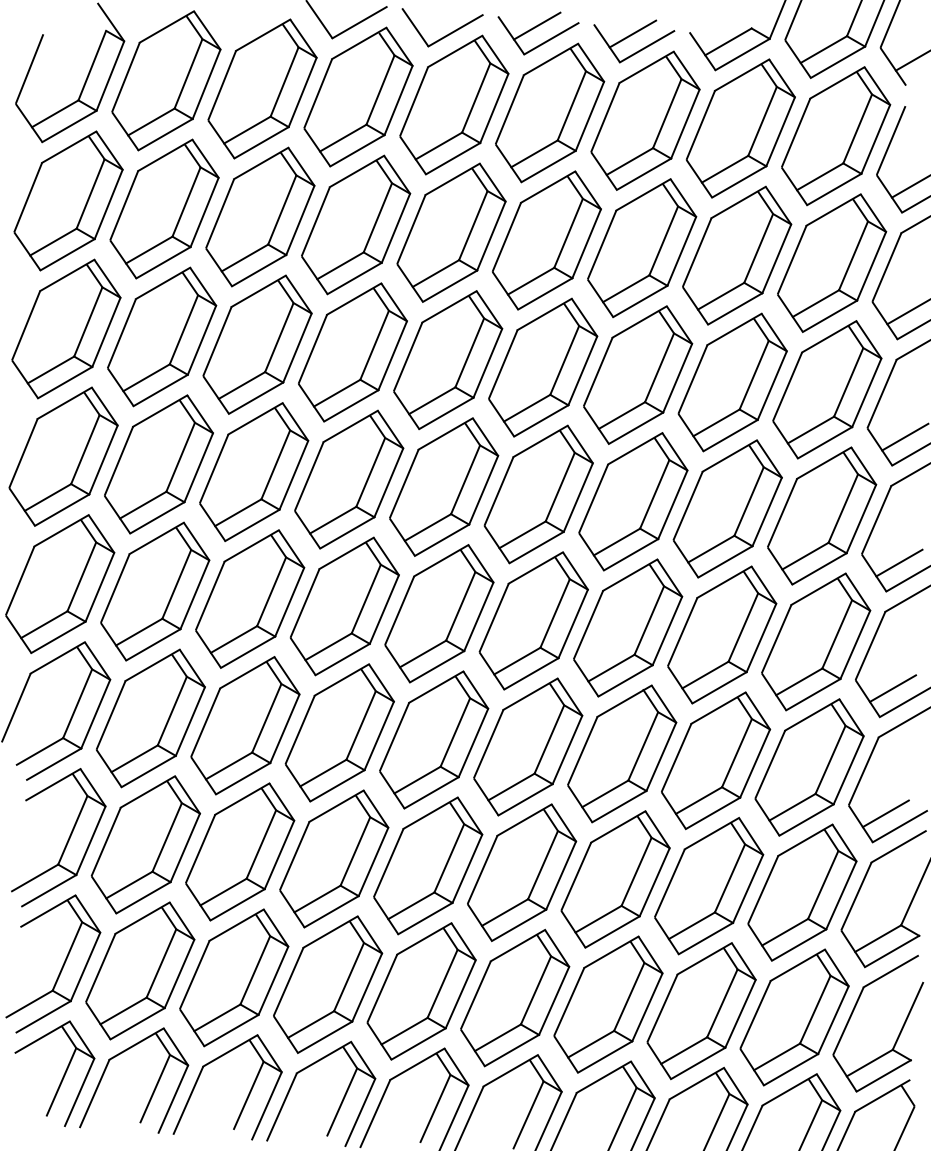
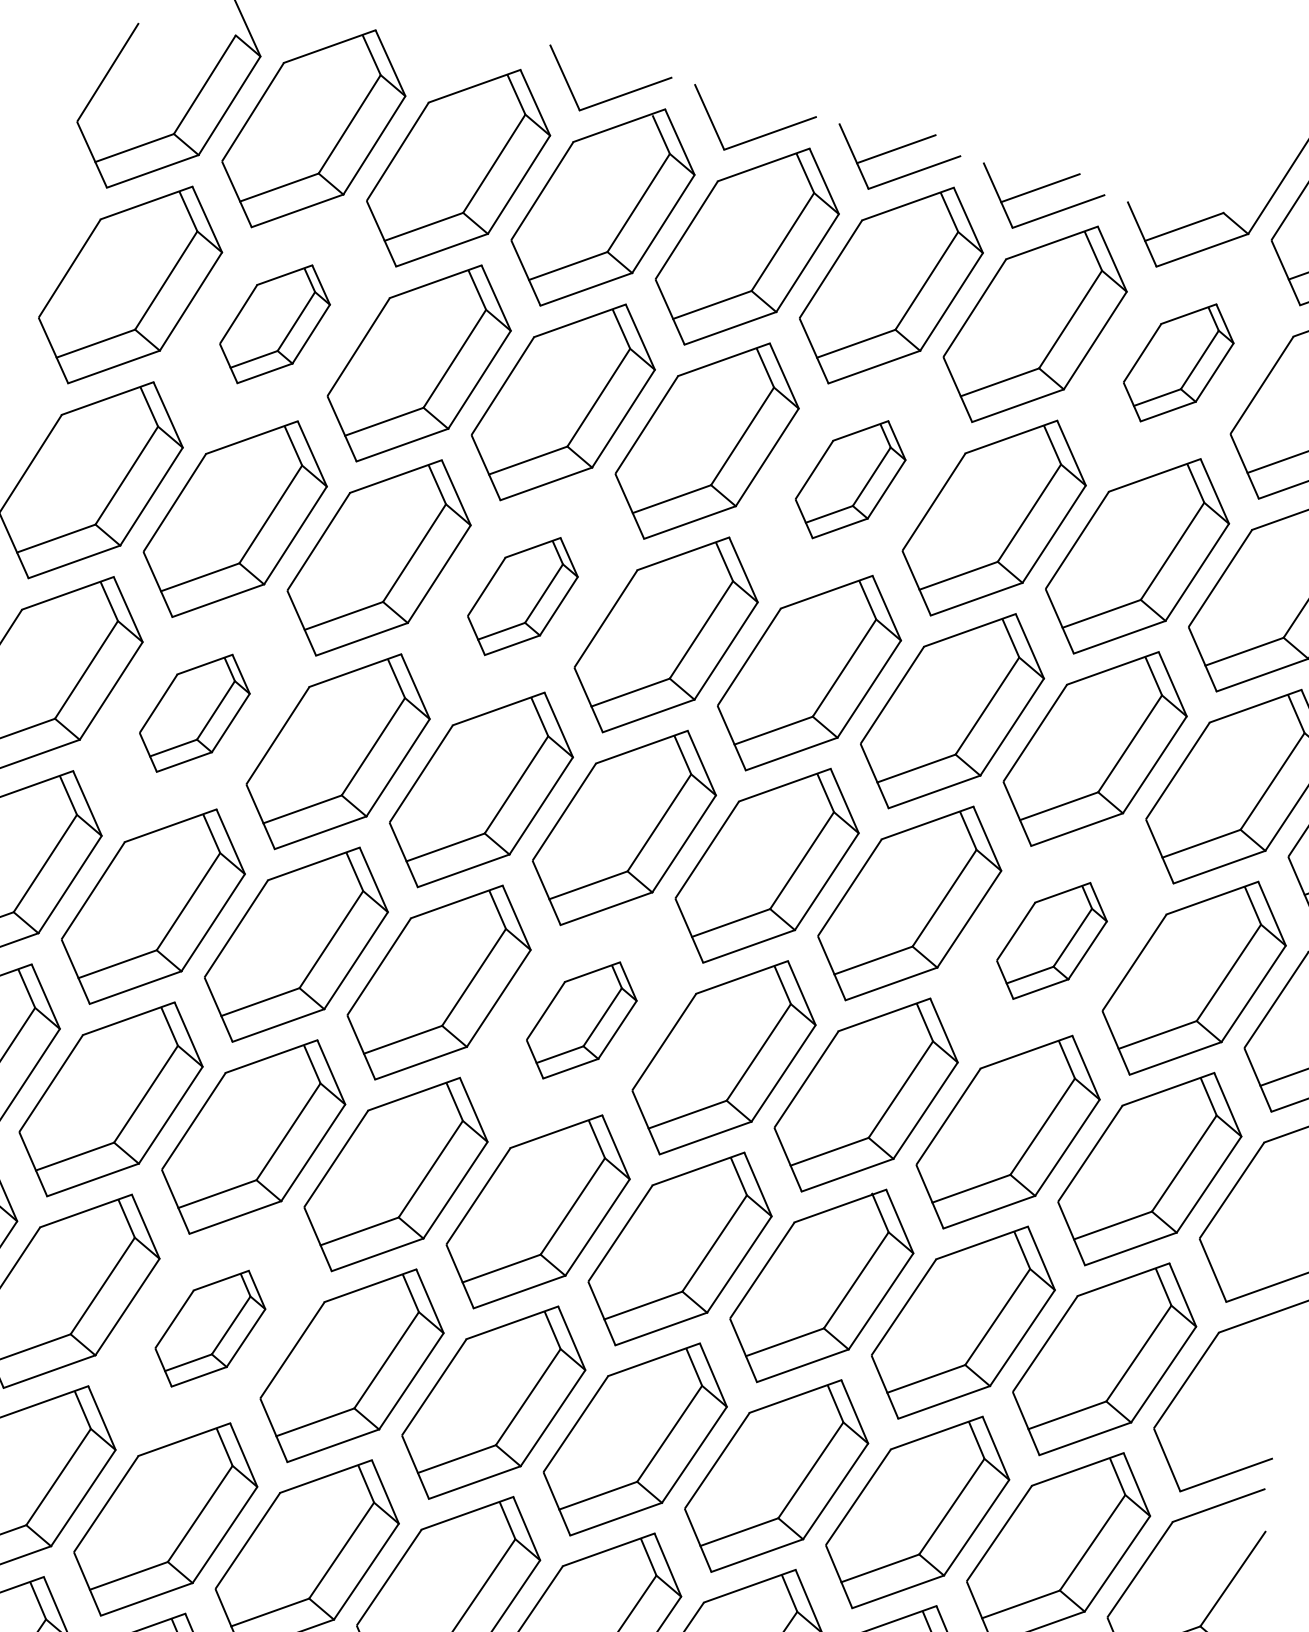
part: (740, 128) -> (1178, 362), size x0.6
part: (164, 208) -> (275, 323), size x0.6
part: (546, 240) -> (850, 479), size x0.6
part: (352, 352) -> (522, 596), size x0.6
part: (158, 464) -> (194, 713), size x0.6
part: (727, 508) -> (1051, 940), size x0.6
part: (439, 613) -> (582, 1019), size x0.6
line: (892, 688) -> (1253, 1261), removed
line: (885, 813) -> (1207, 1450), removed
part: (240, 851) -> (210, 1328), size x0.6

